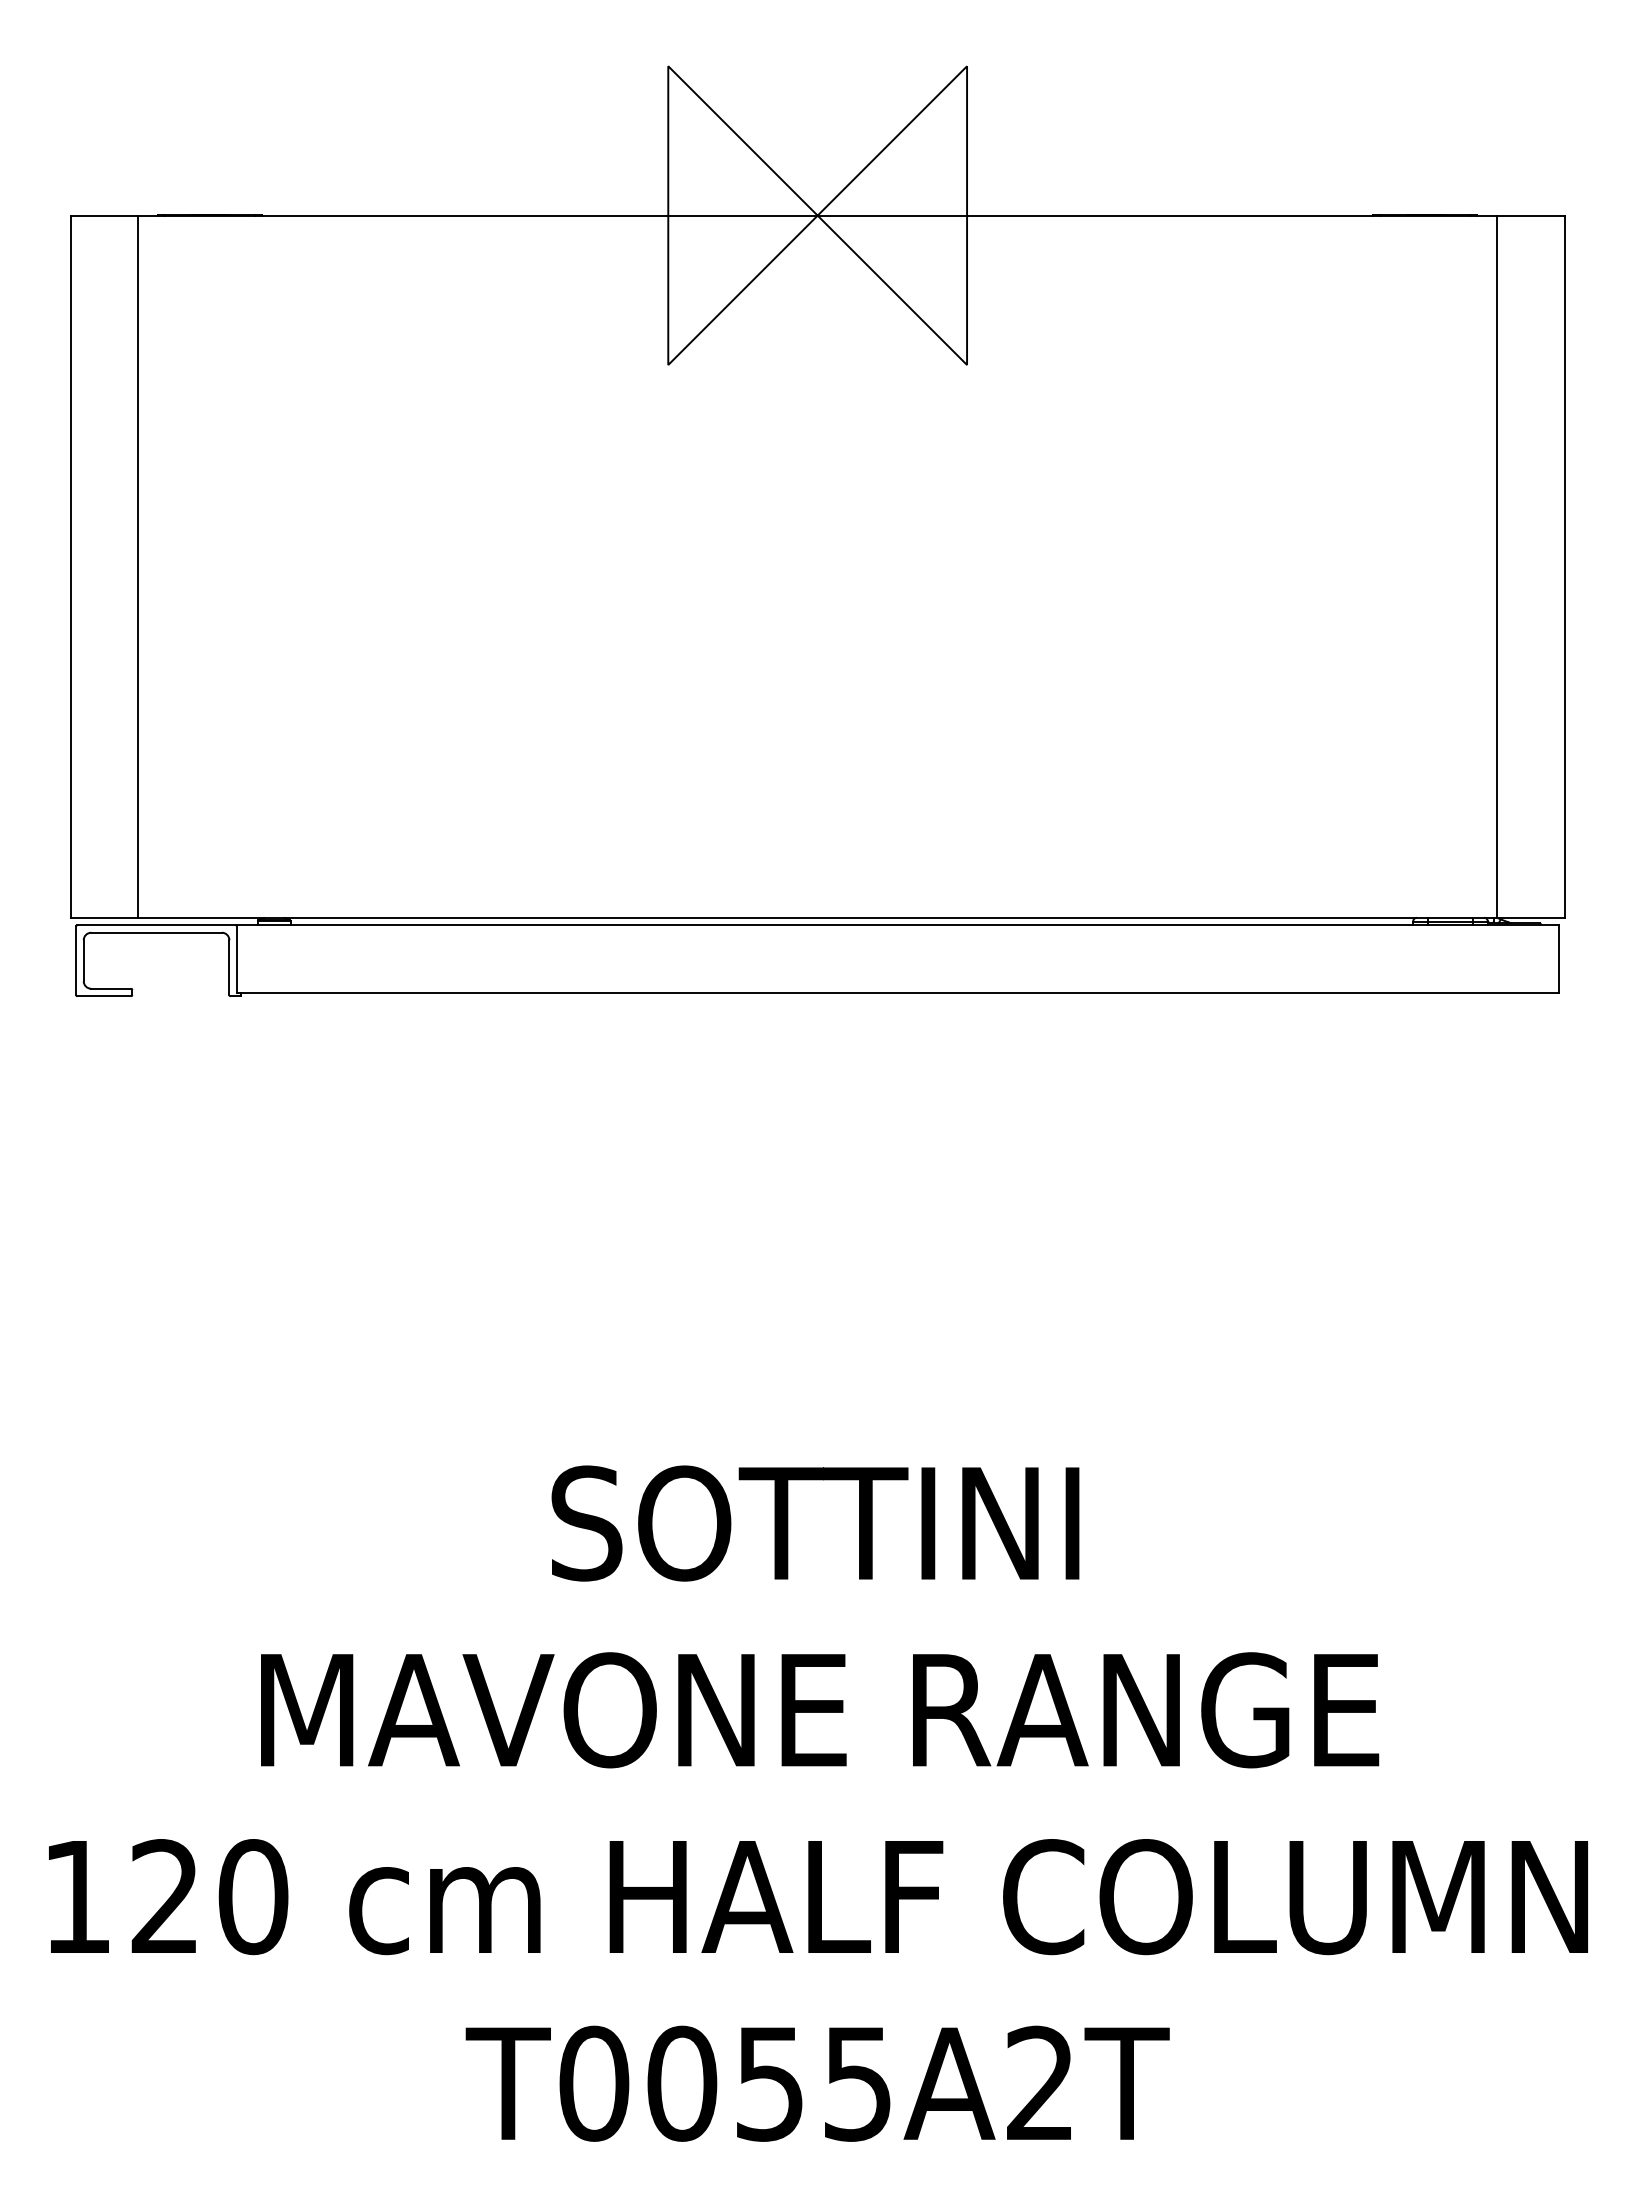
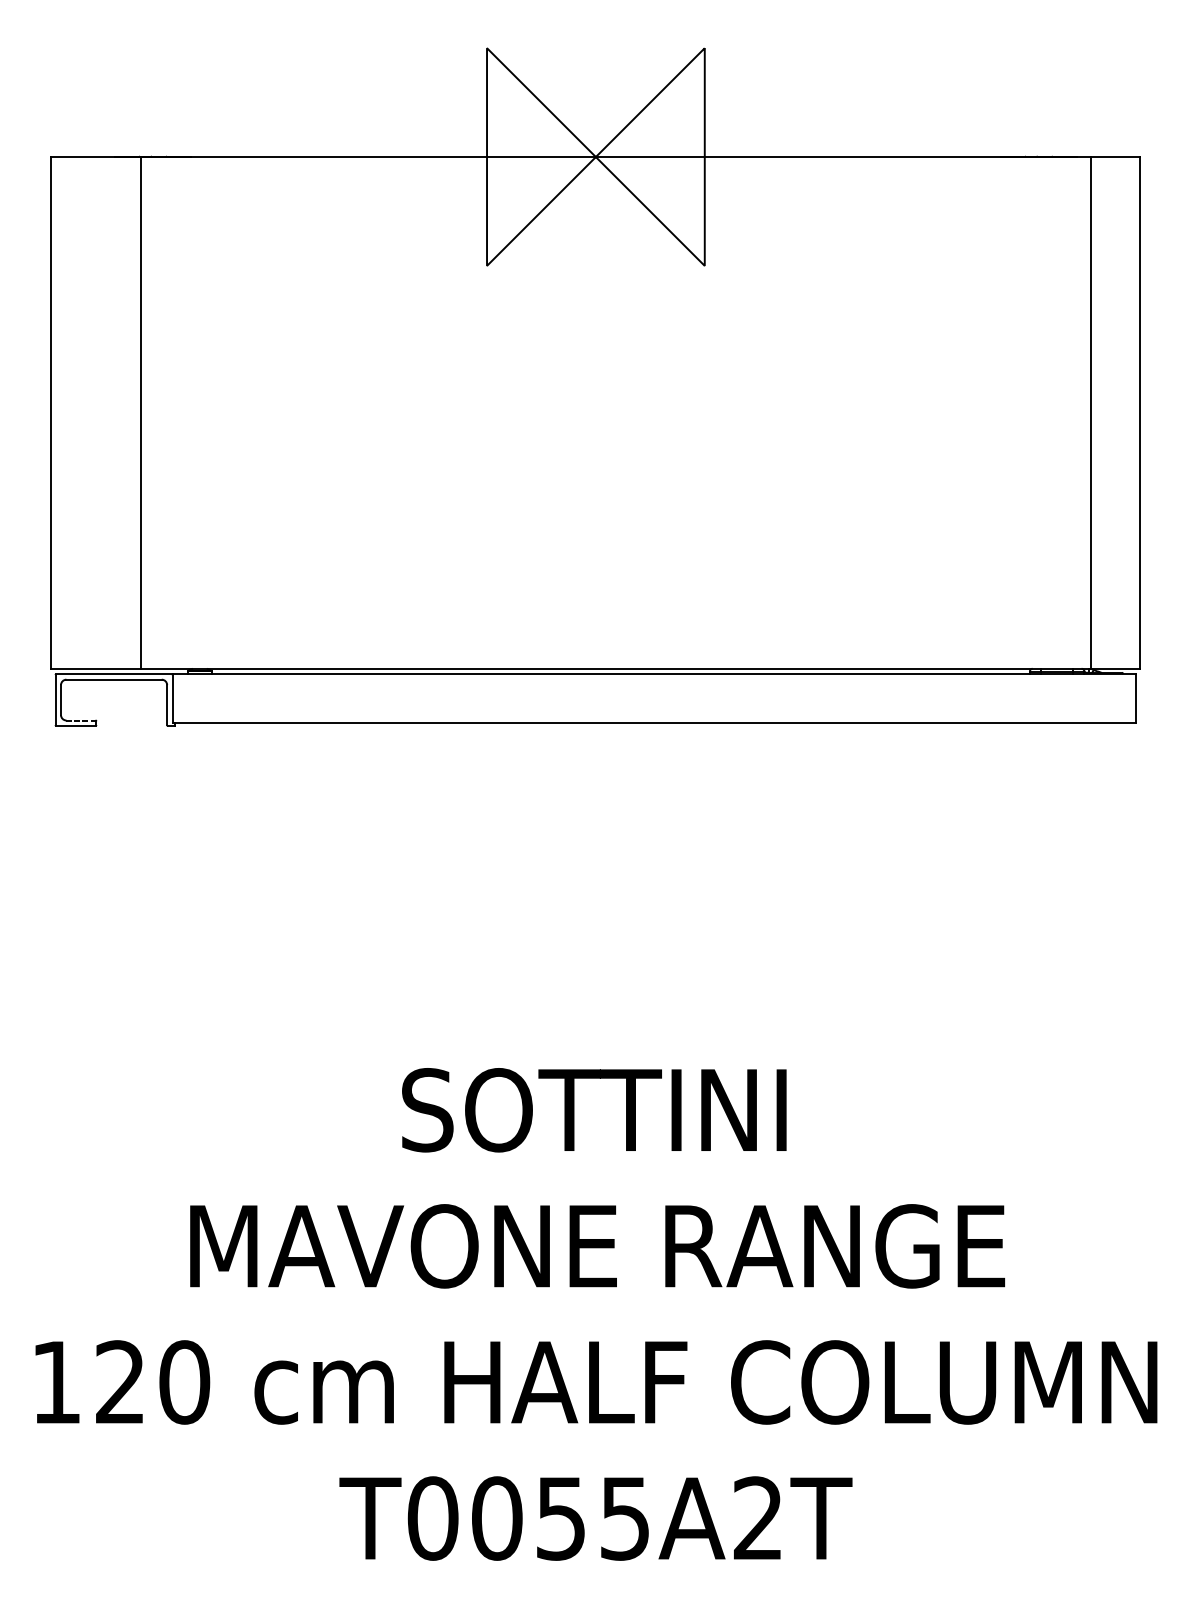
line: (137, 566) -> (140, 412), moved
line: (111, 988) -> (81, 720), solid -> dashed

